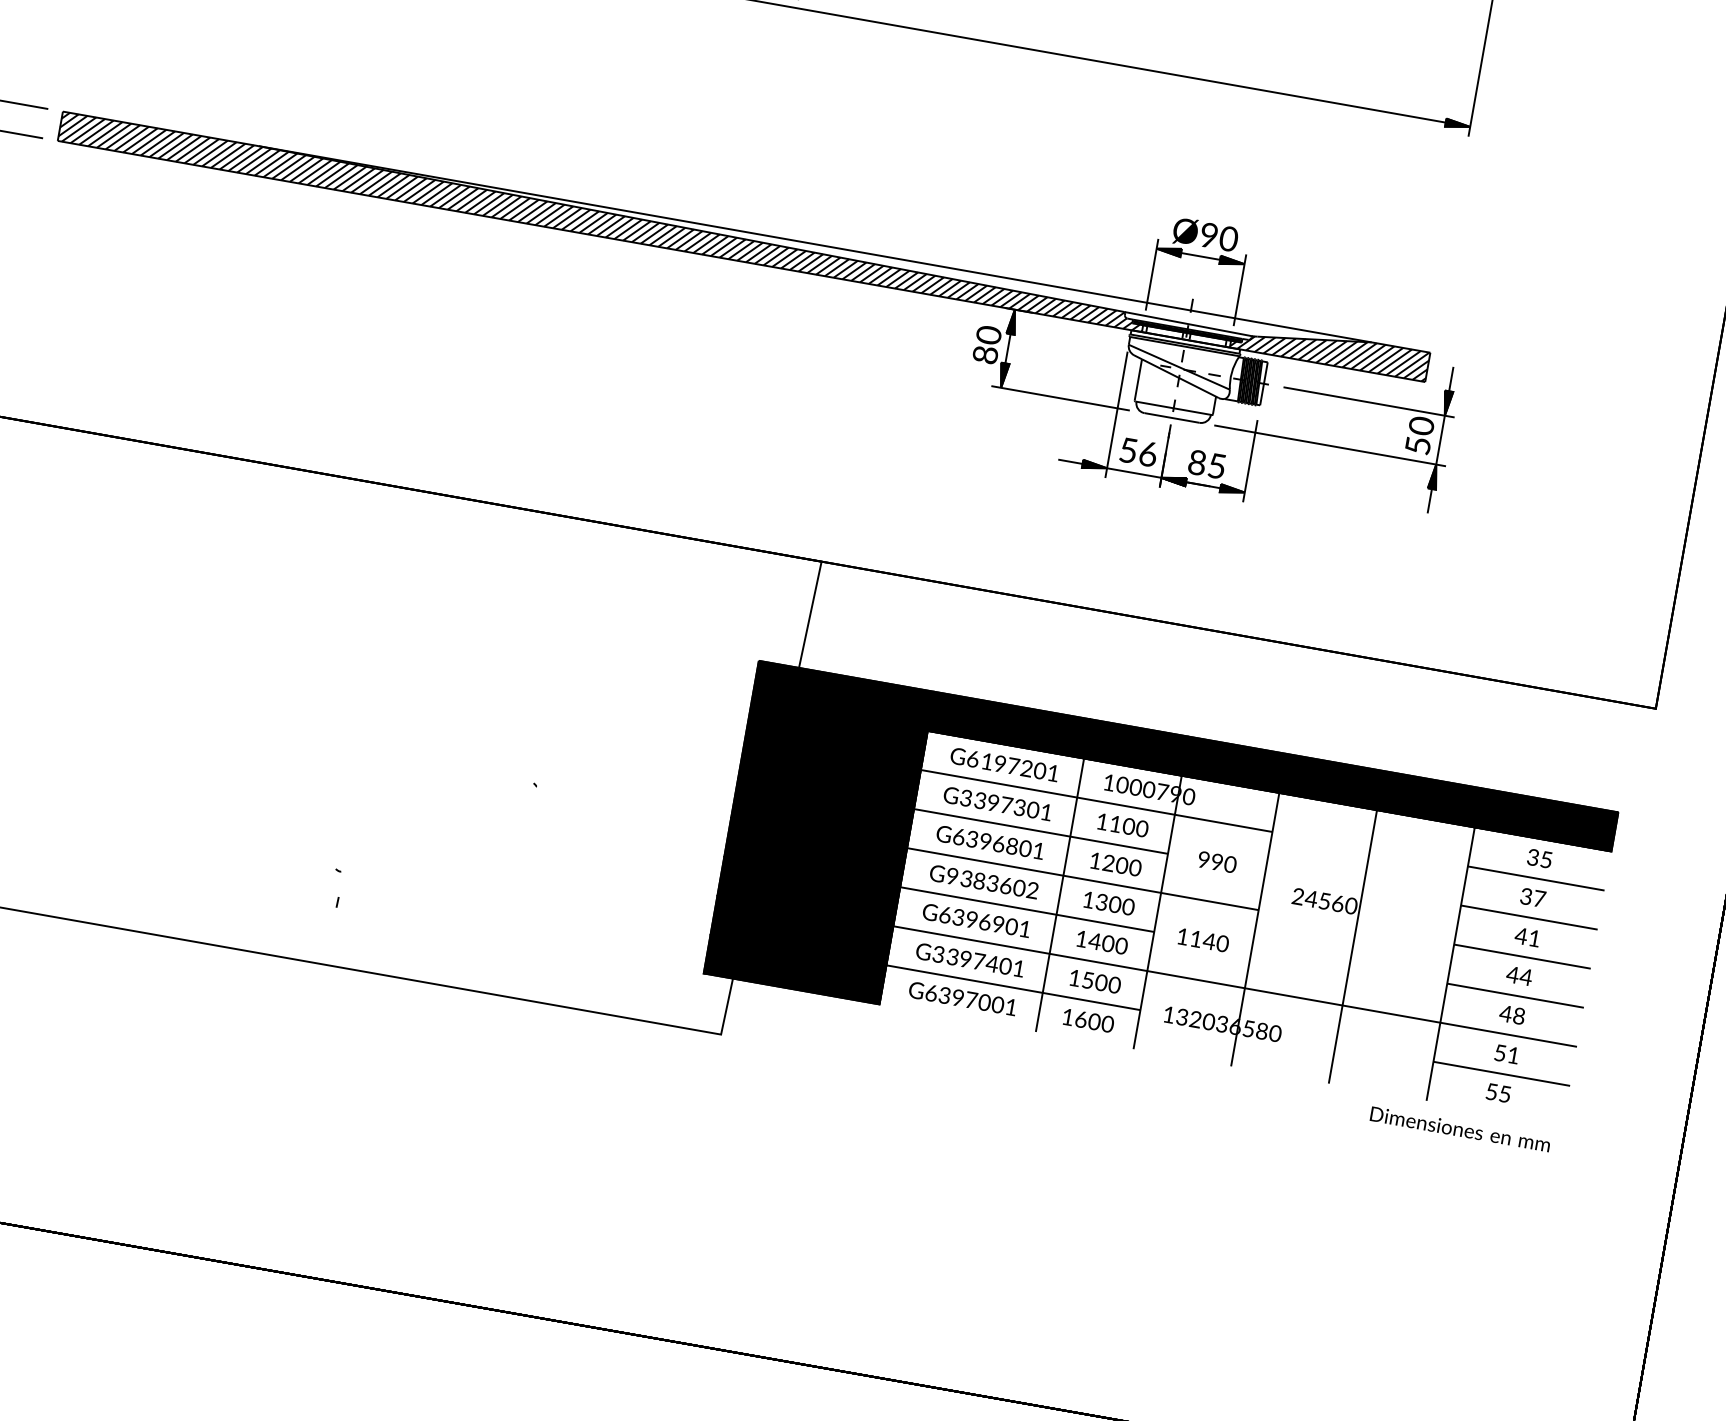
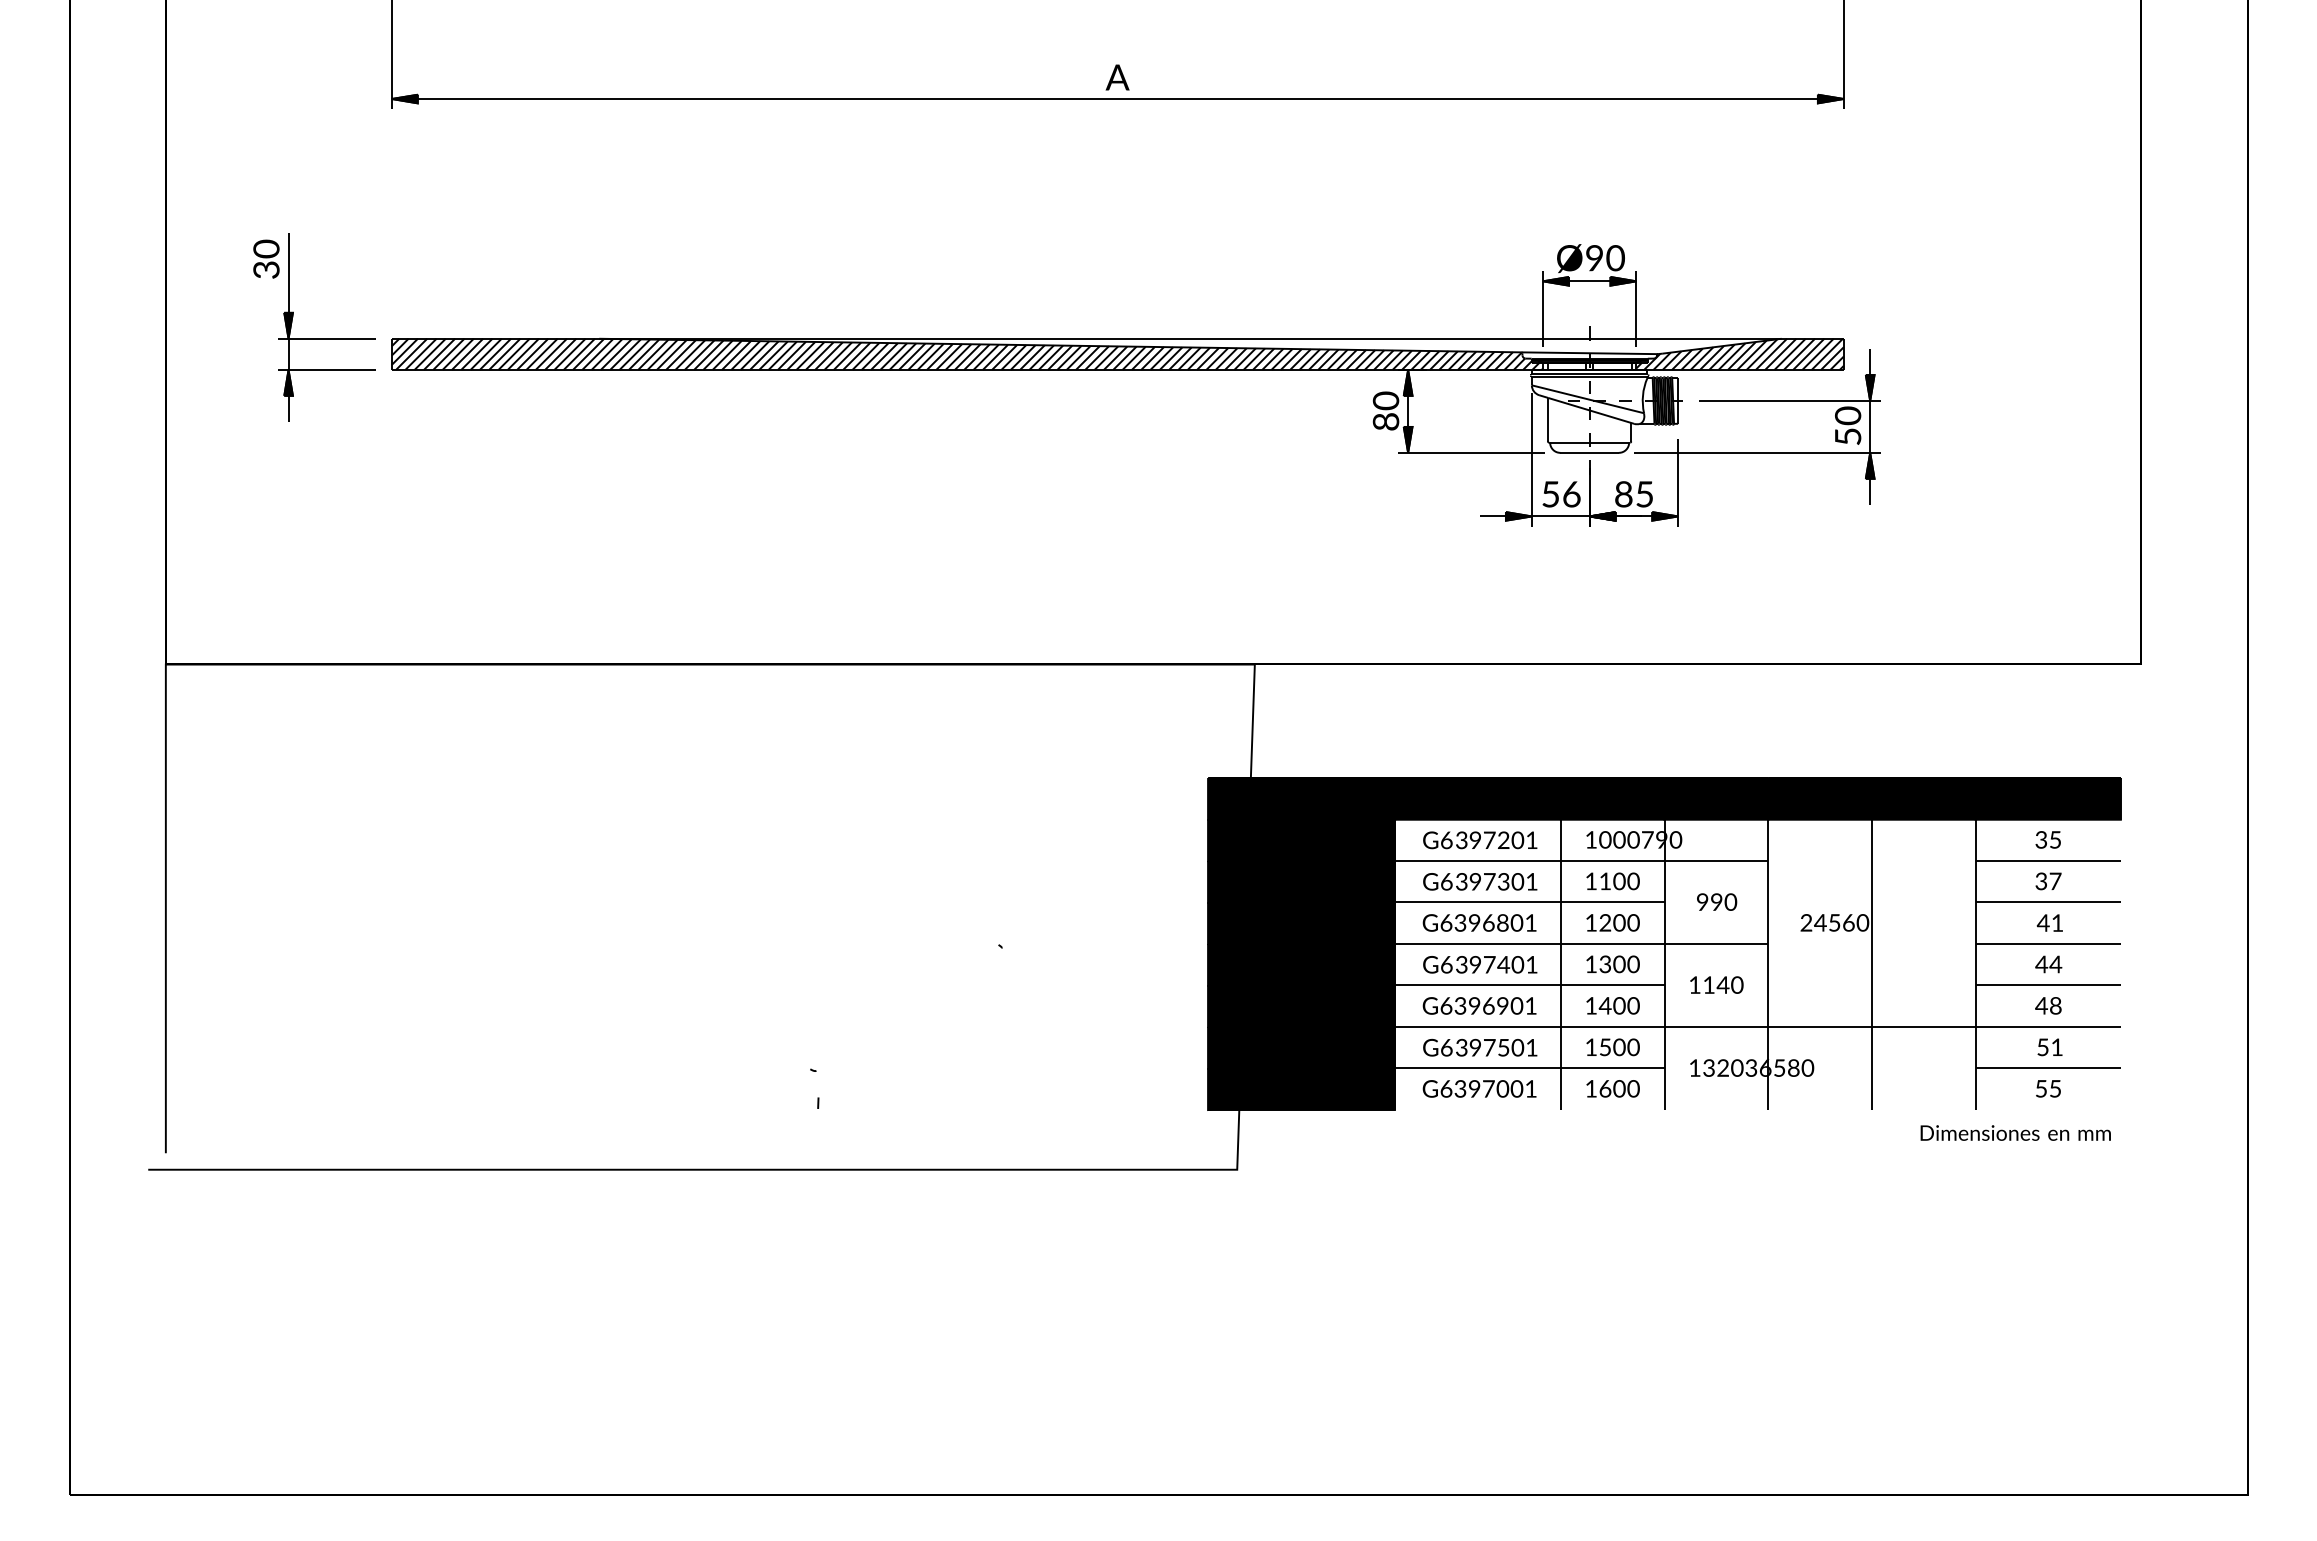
text: (986, 761) -> (1461, 840), 1 -> 3
text: (966, 797) -> (1446, 881), G3 -> G6
text: (952, 876) -> (1446, 964), G9 -> G6
text: (1005, 885) -> (1503, 964), 83602 -> 97401
text: (938, 954) -> (1446, 1047), G3 -> G6
text: (992, 963) -> (1503, 1047), 97401 -> 97501

